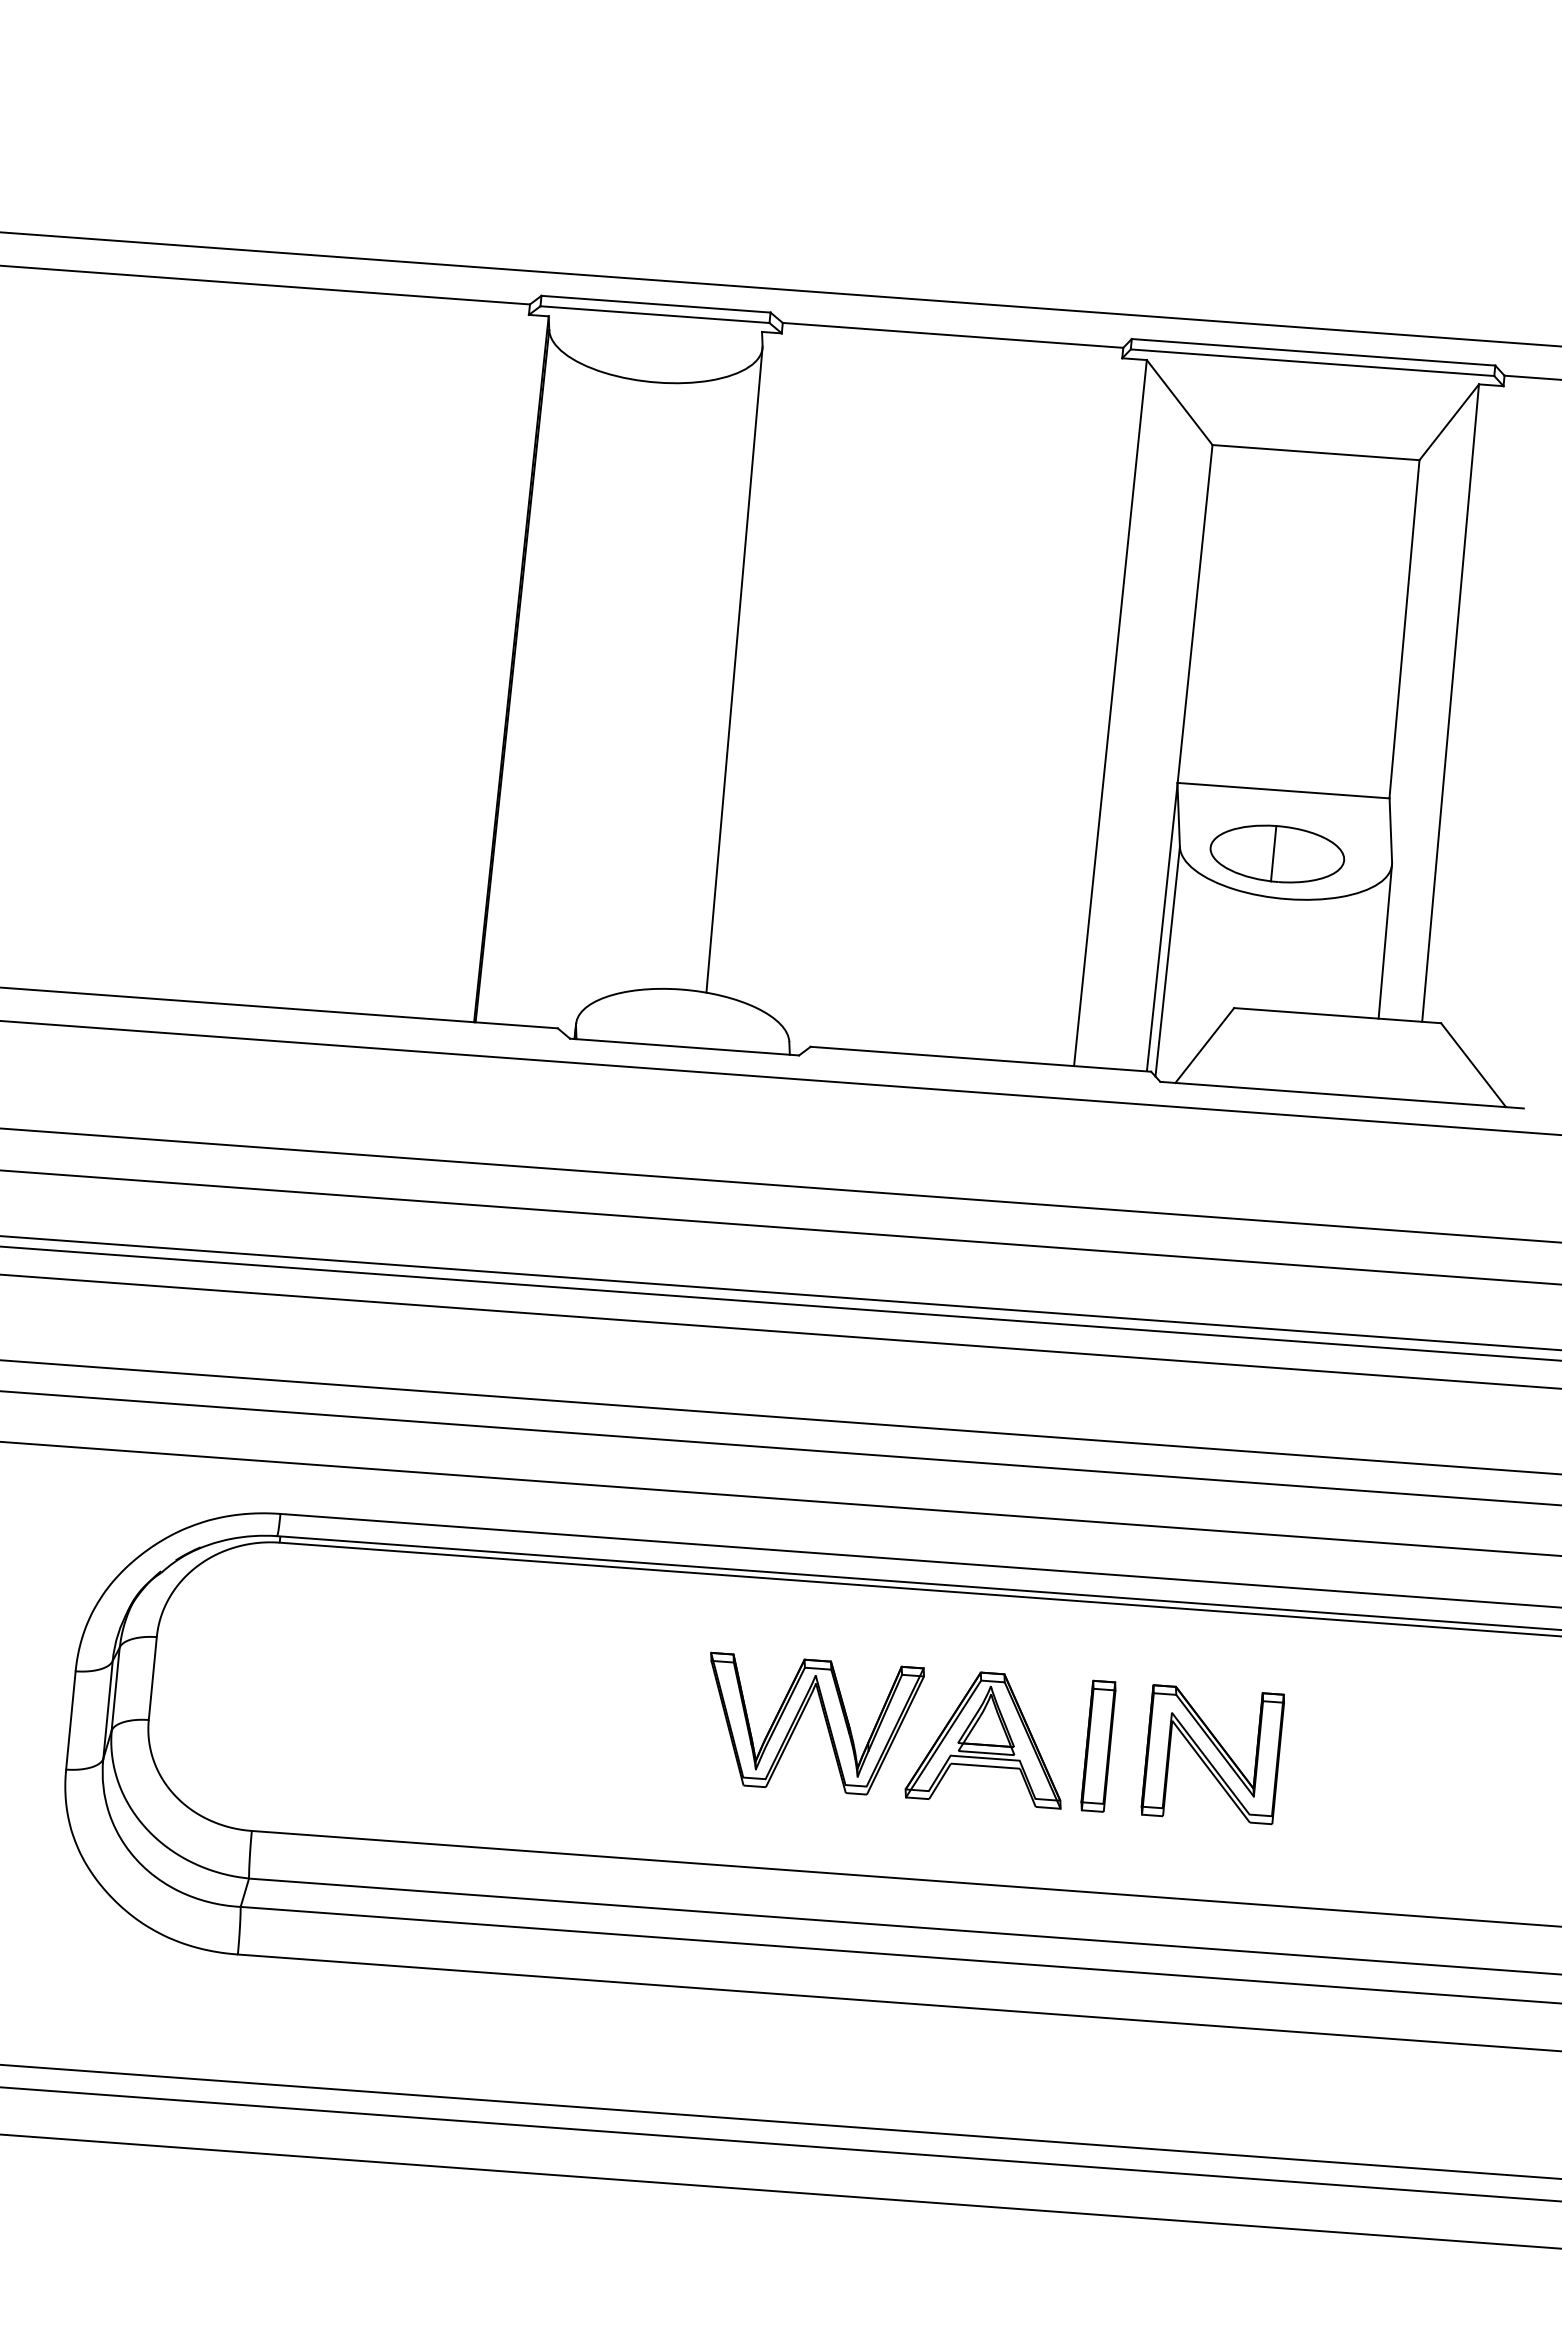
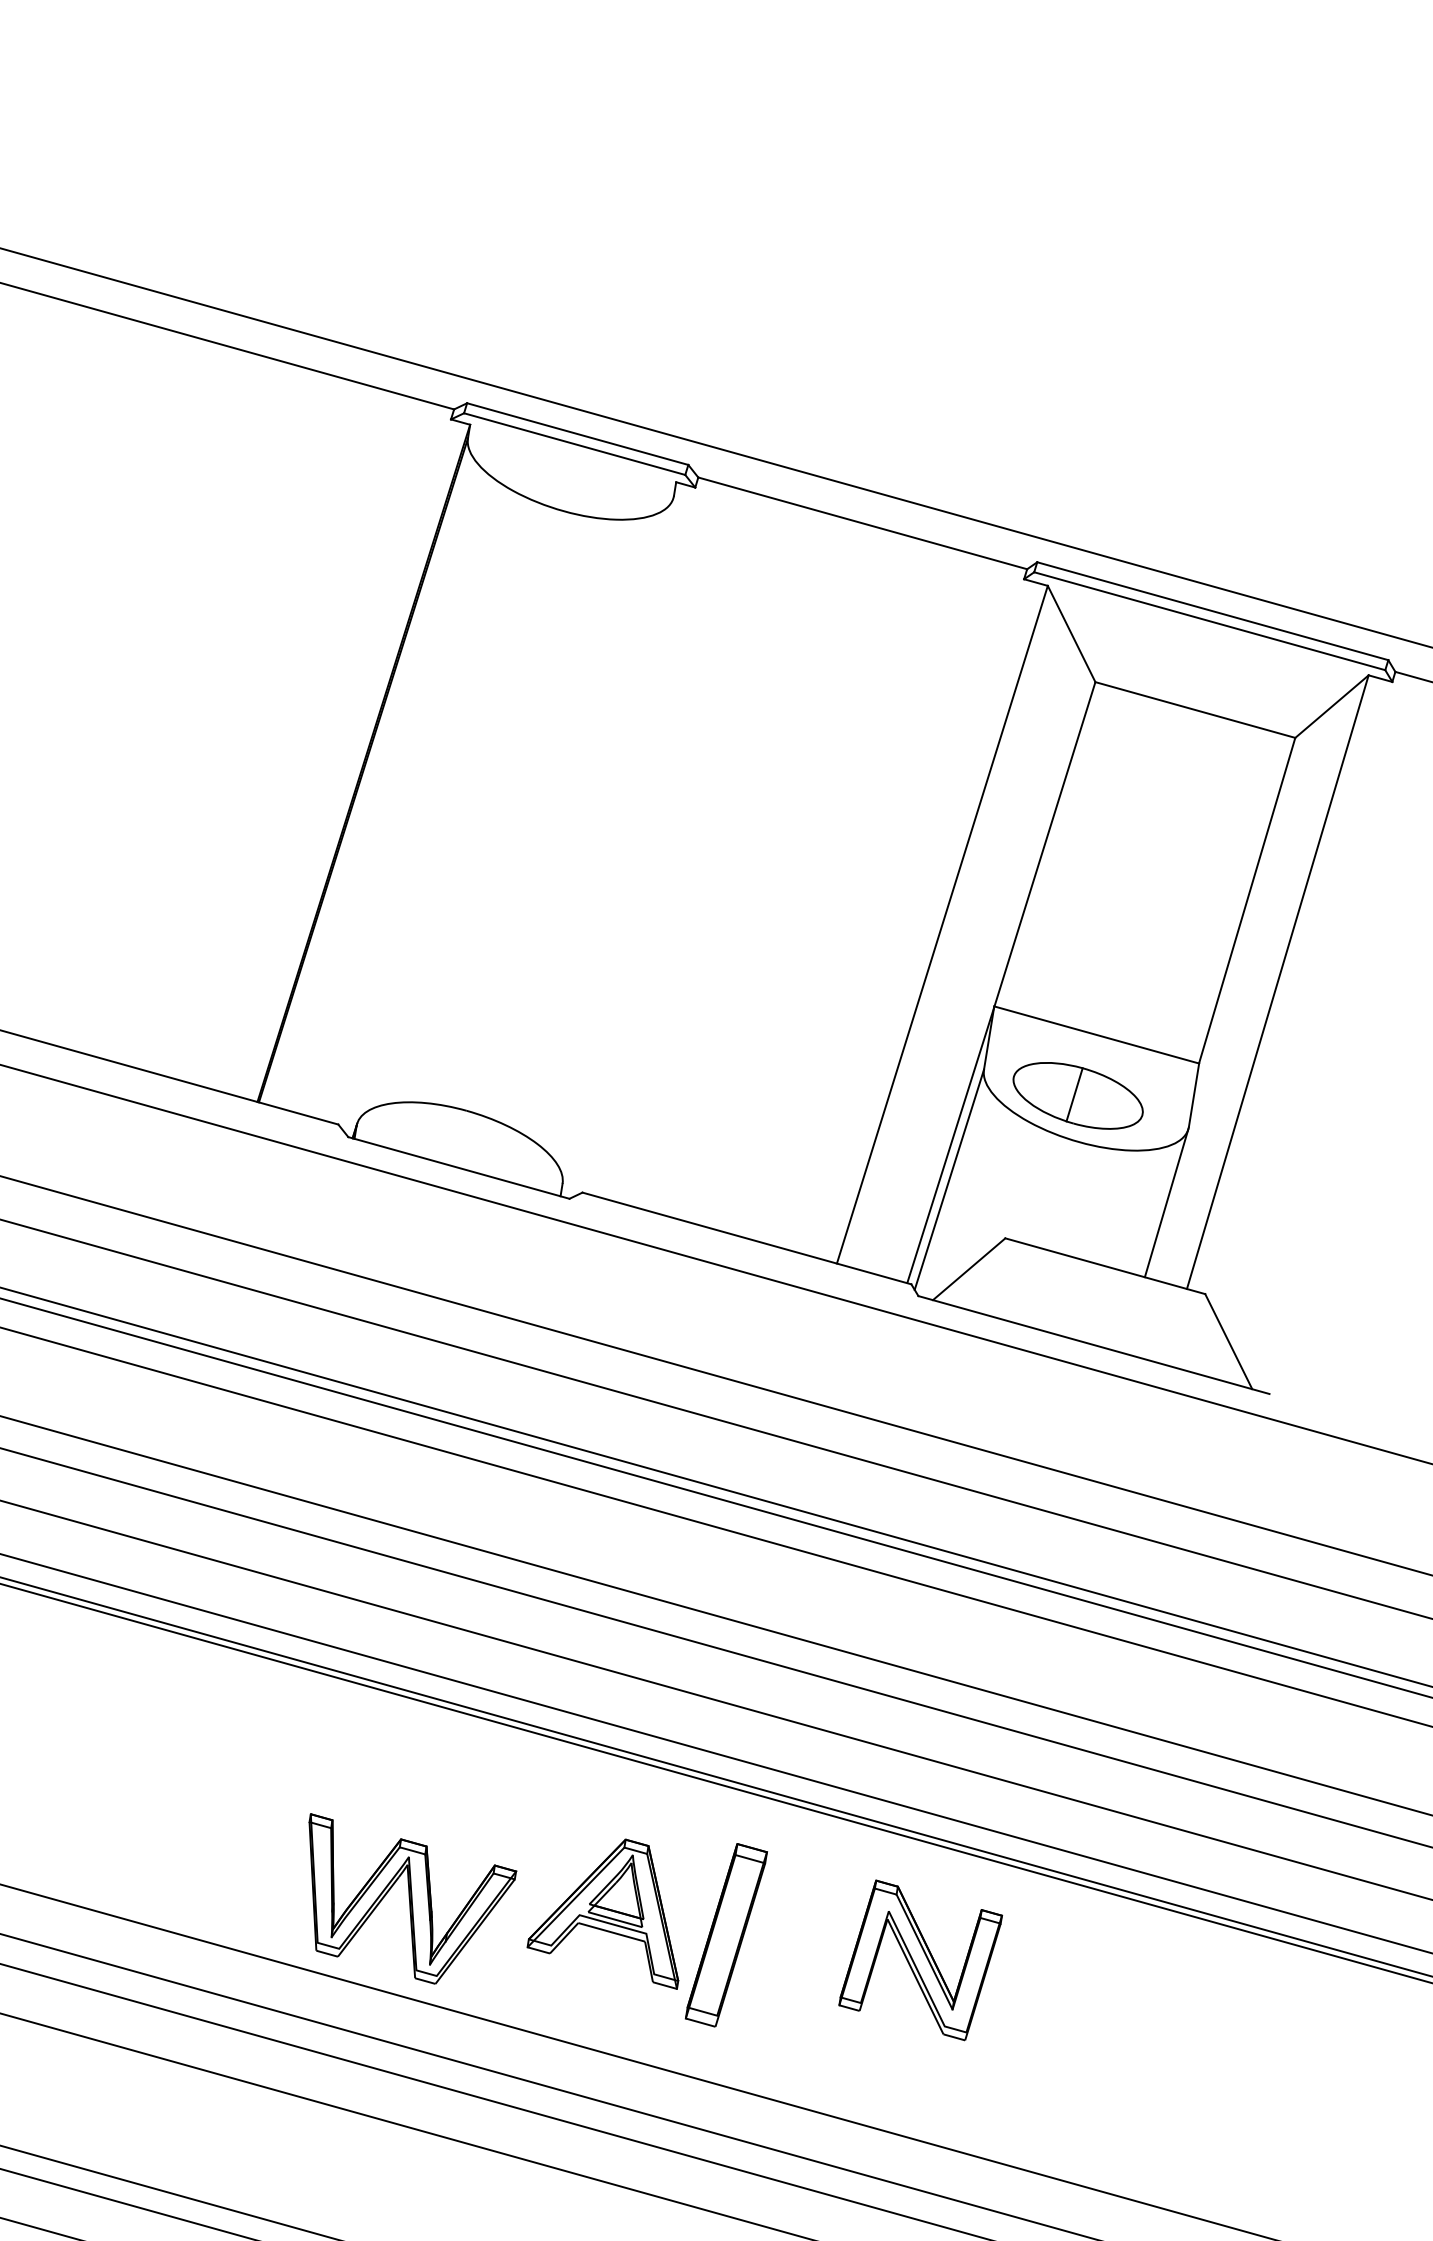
line: (734, 669) -> (582, 807), removed
part: (824, 1719) -> (408, 1901), moved
part: (1098, 1745) -> (726, 1934), size x1.4
part: (1212, 1754) -> (920, 1960), moved

